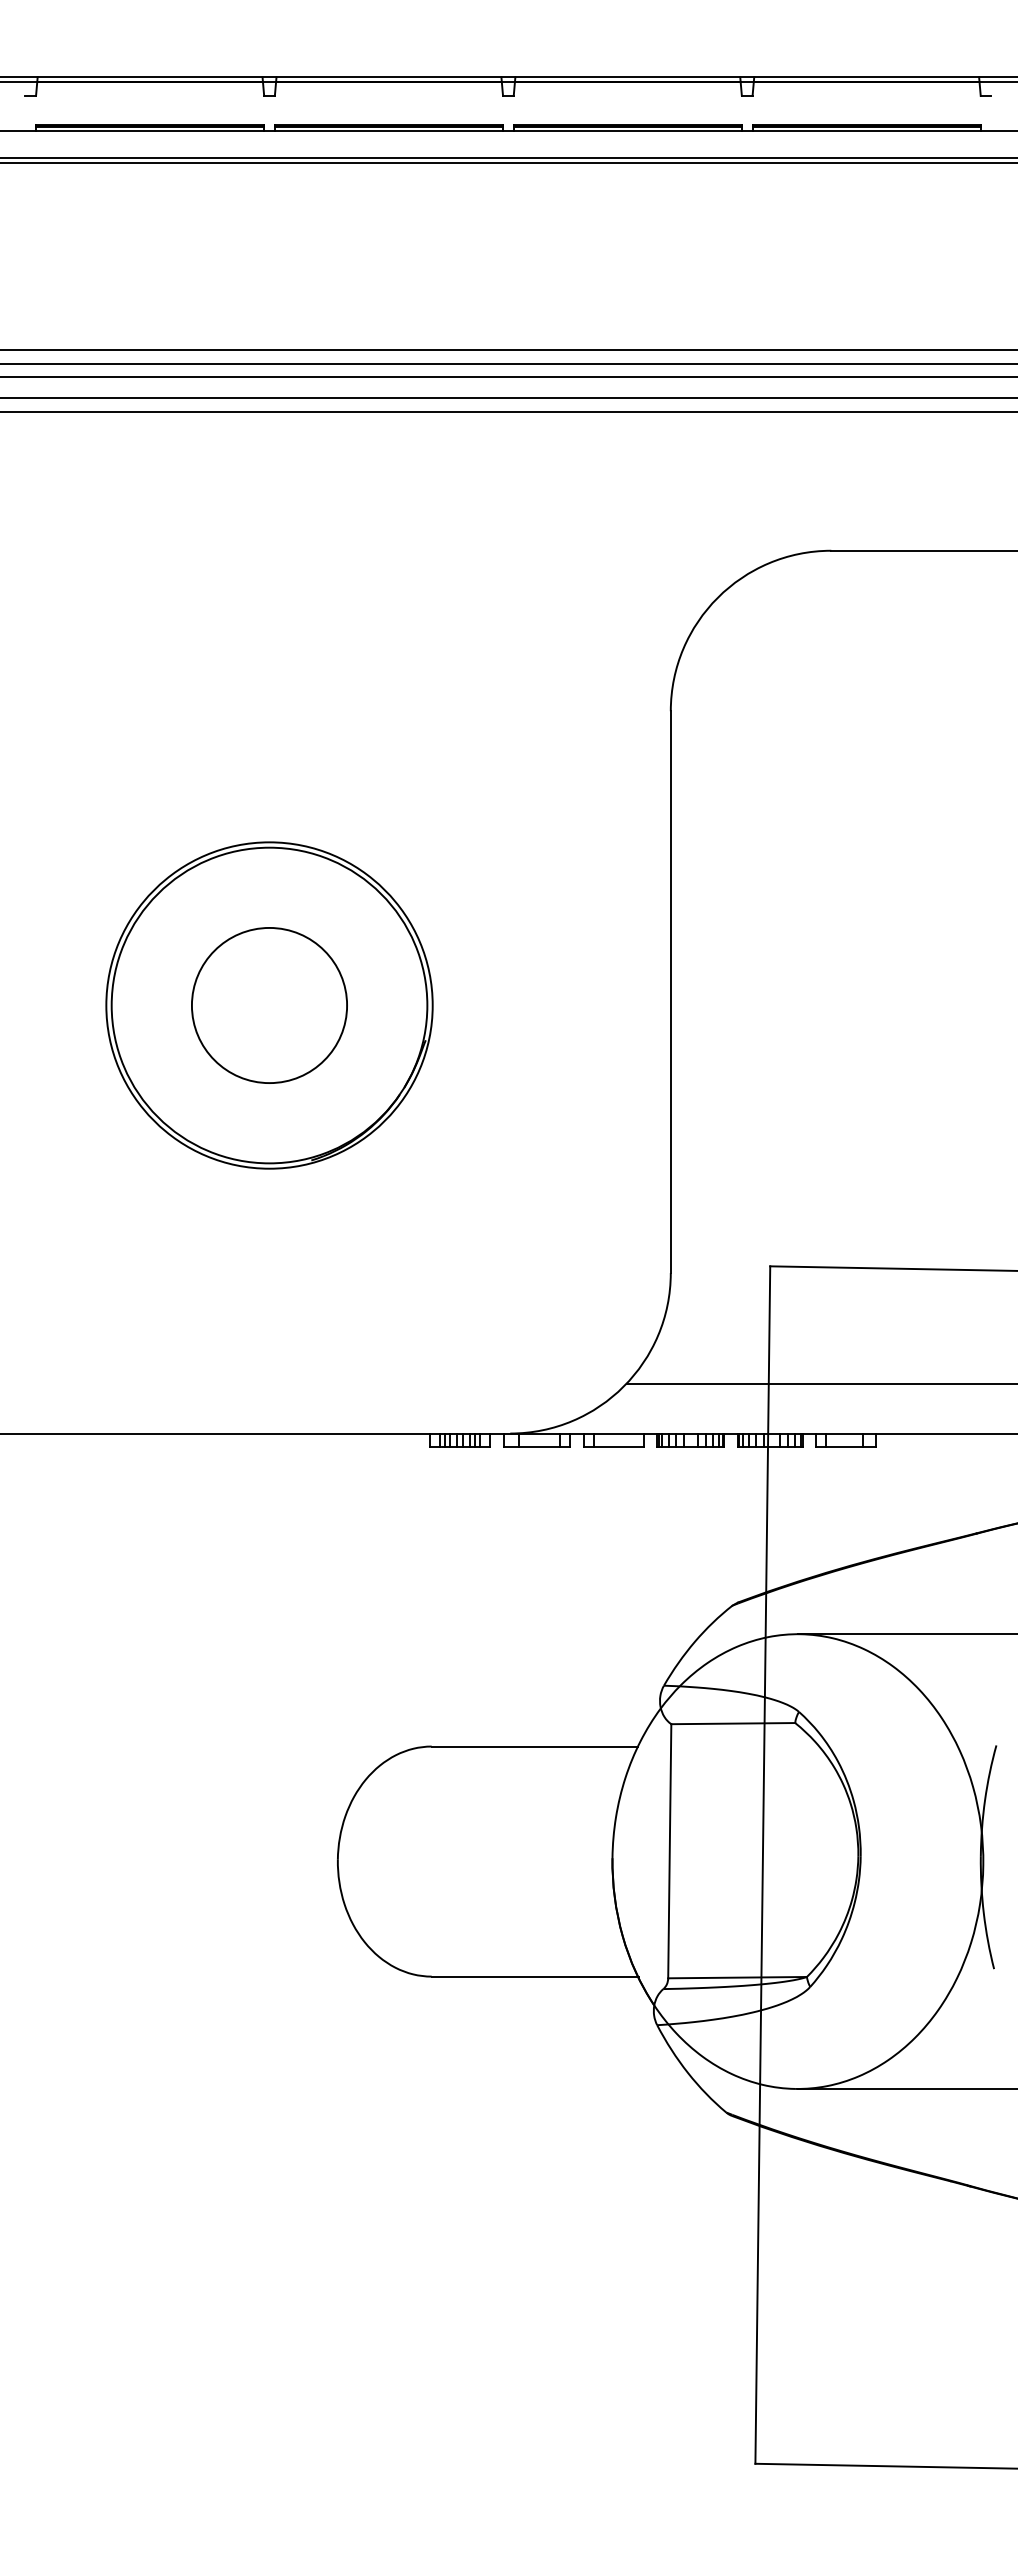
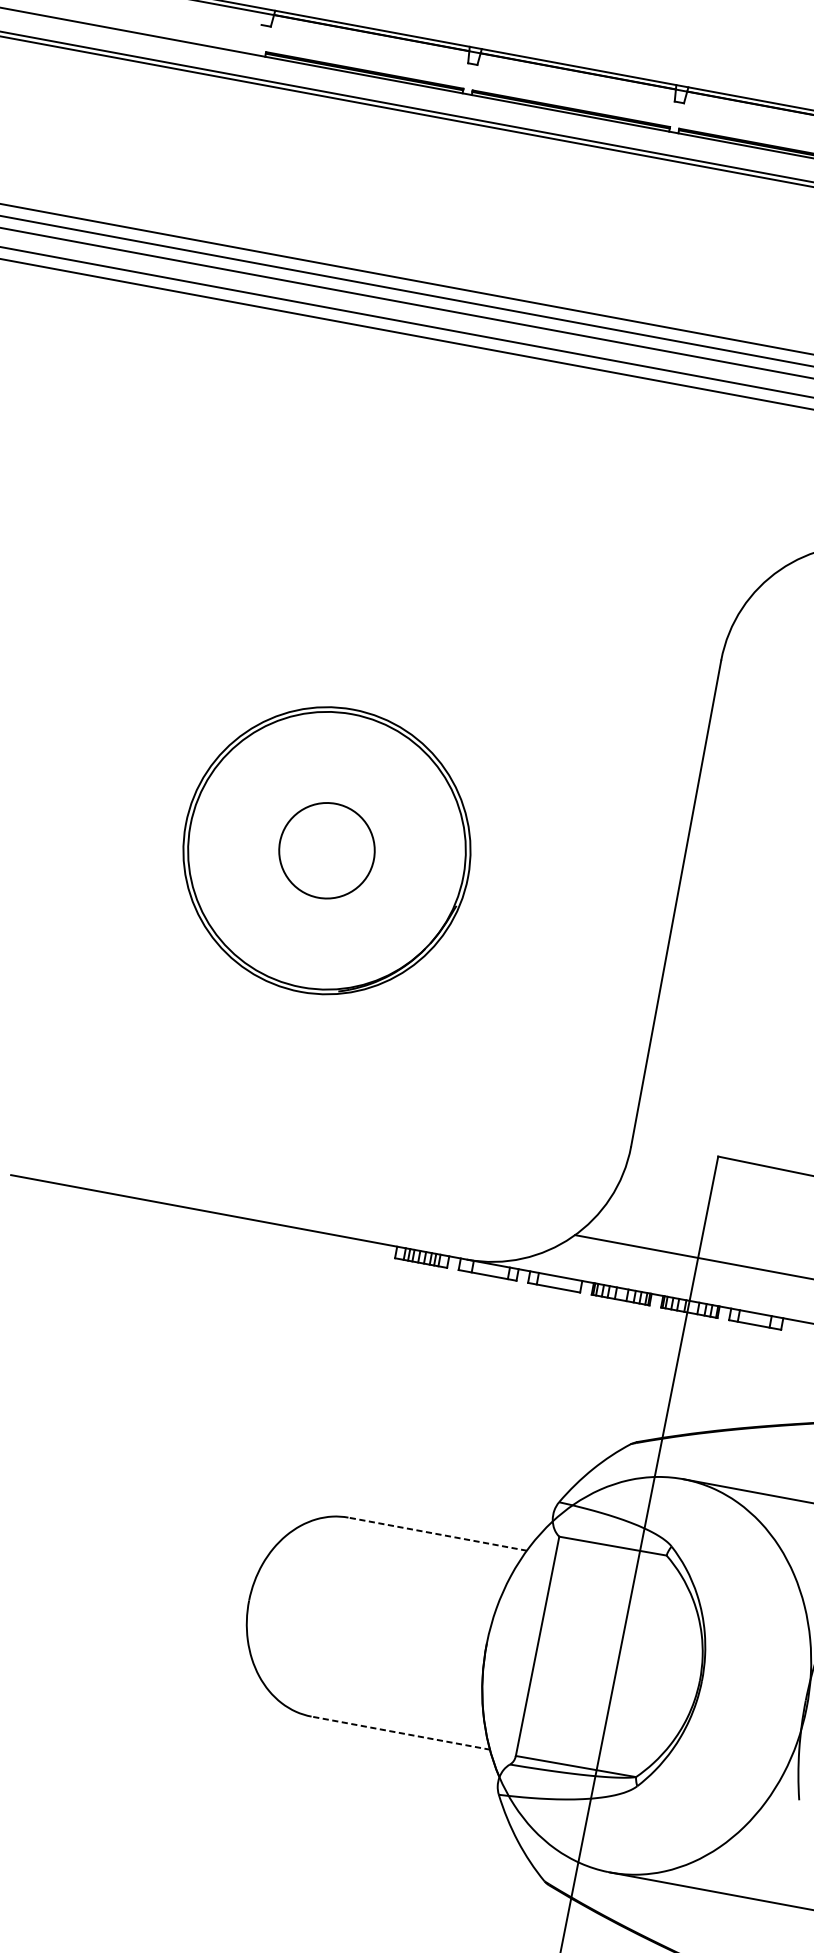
circle: (269, 1005) -> (326, 850), size x0.7
line: (534, 1746) -> (437, 1534), solid -> dashed
line: (534, 1976) -> (400, 1732), solid -> dashed

